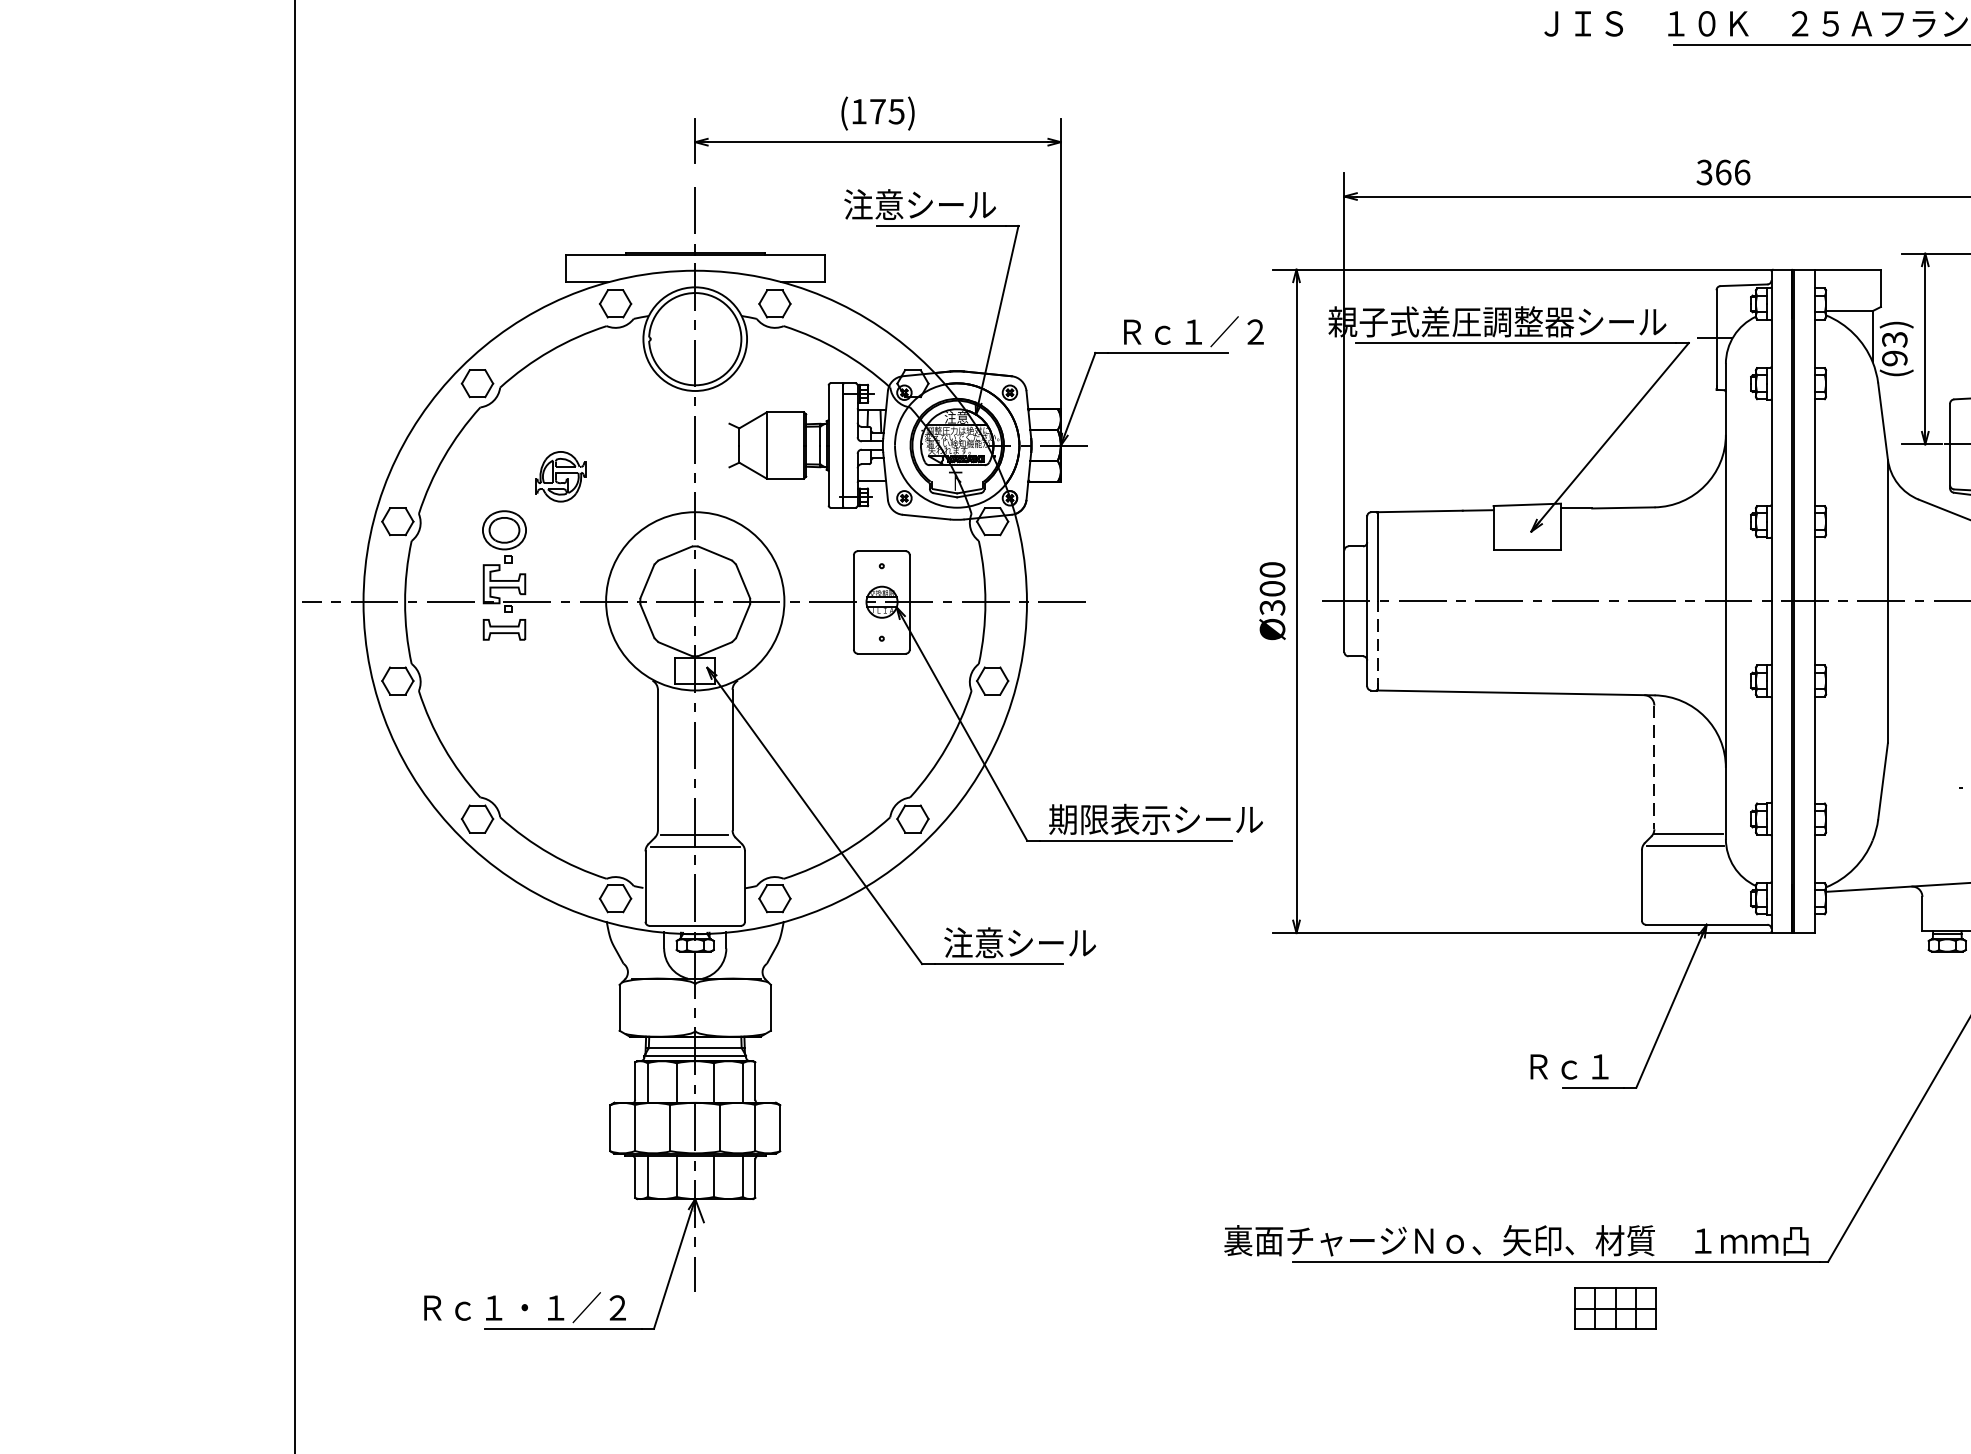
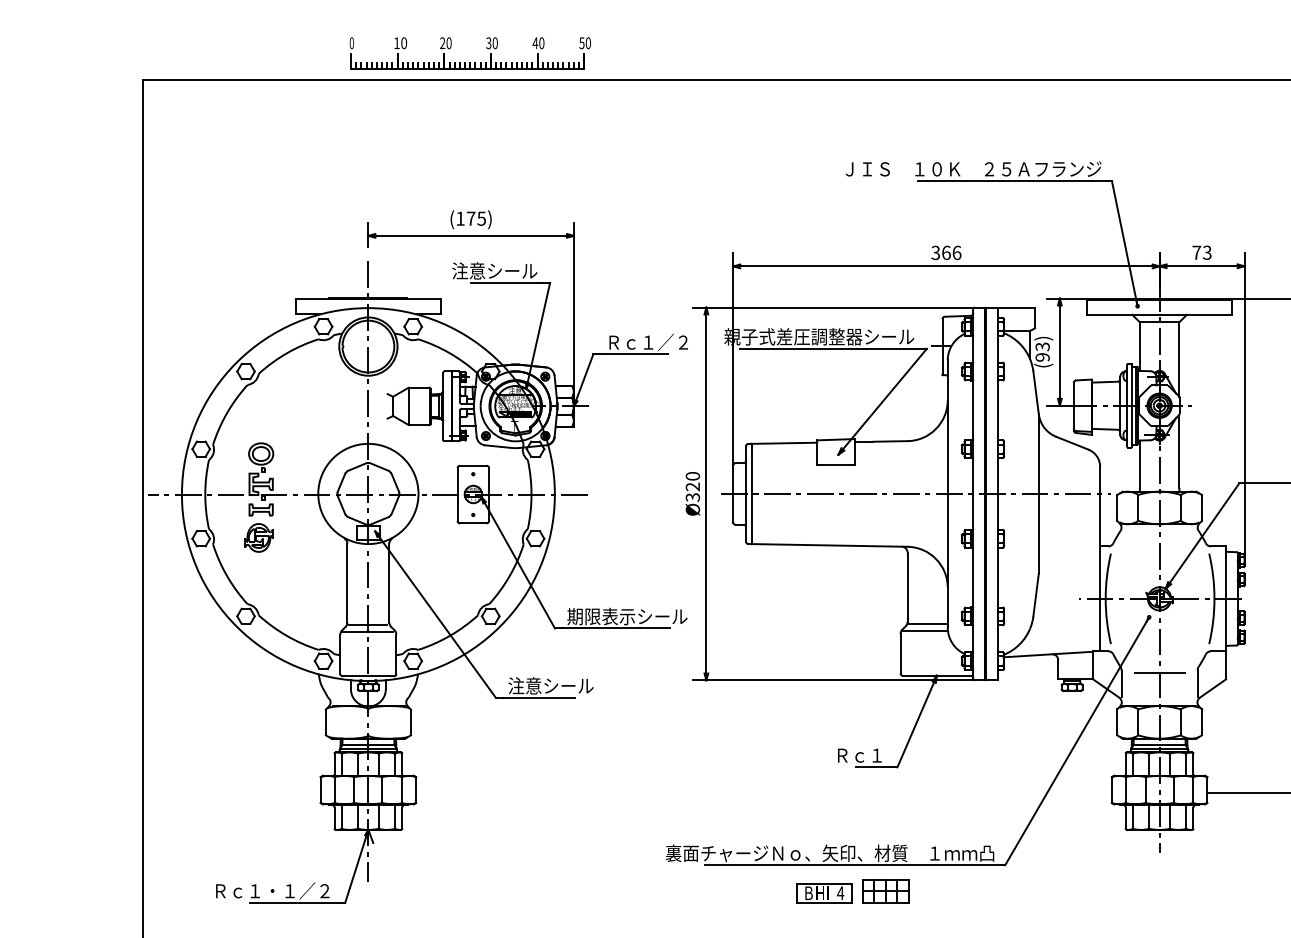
part: (560, 475) -> (258, 537), moved
text: (1271, 588) -> (692, 486), Ø300 -> Ø320
line: (1376, 644) -> (751, 518), dashed -> solid
line: (1654, 767) -> (907, 587), dashed -> solid
part: (1506, 1312) -> (824, 893), added

